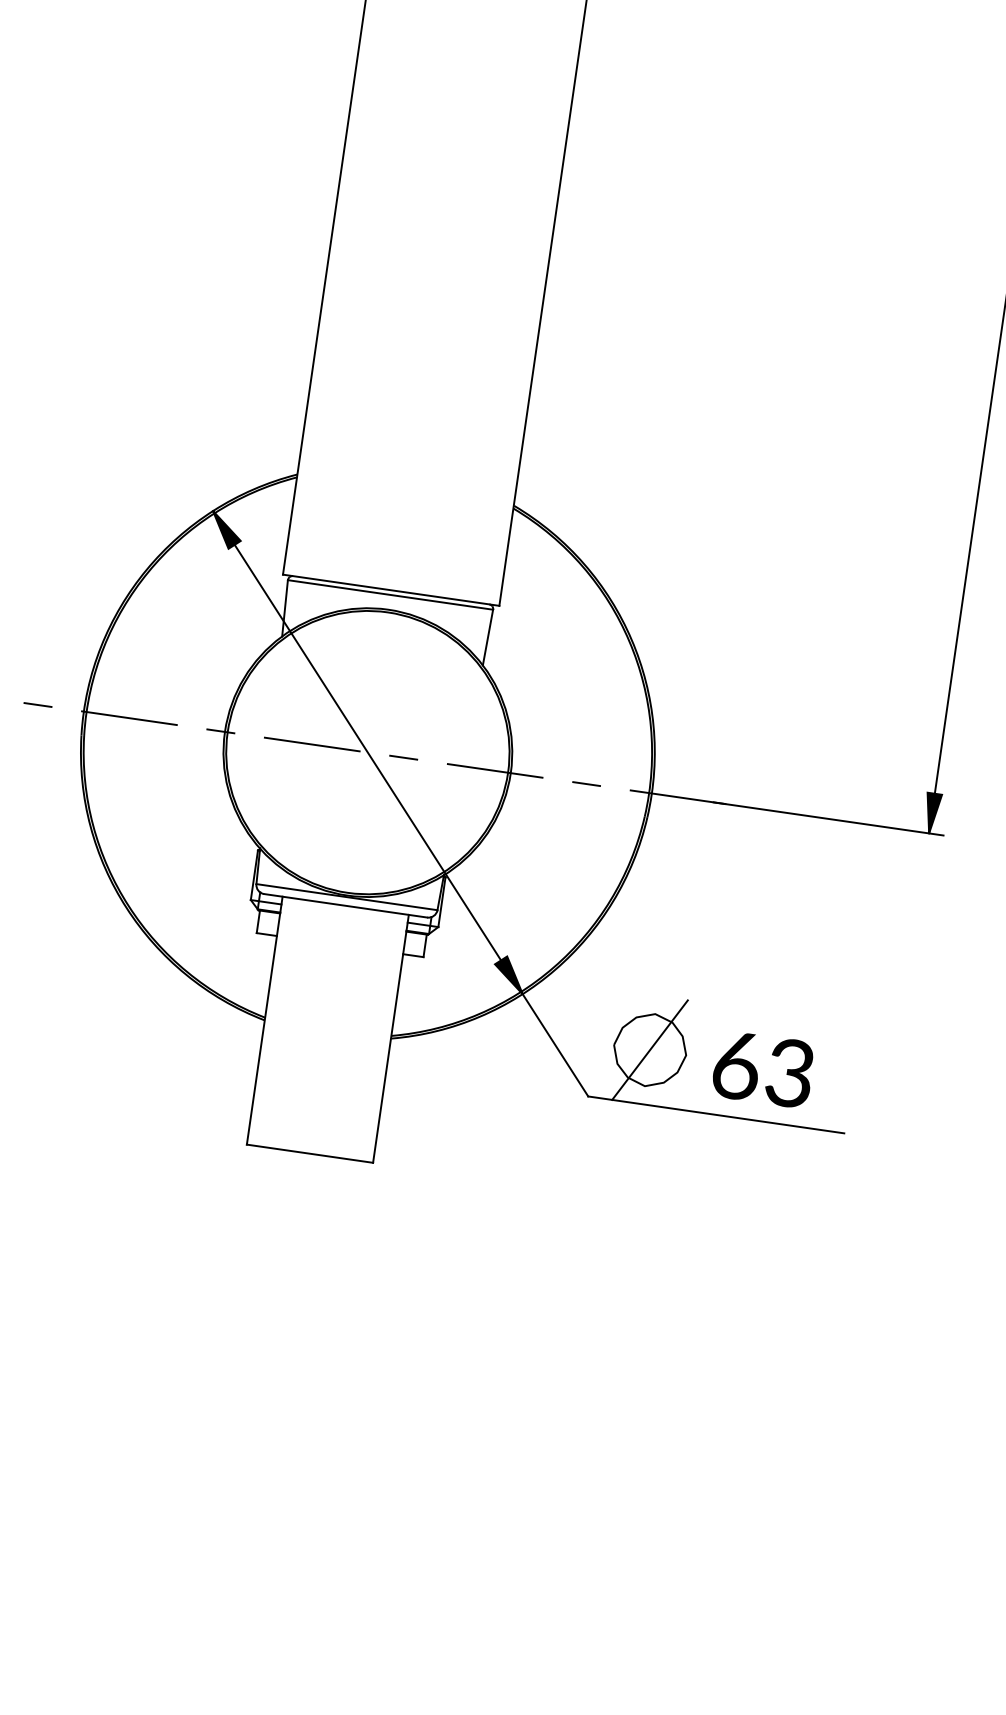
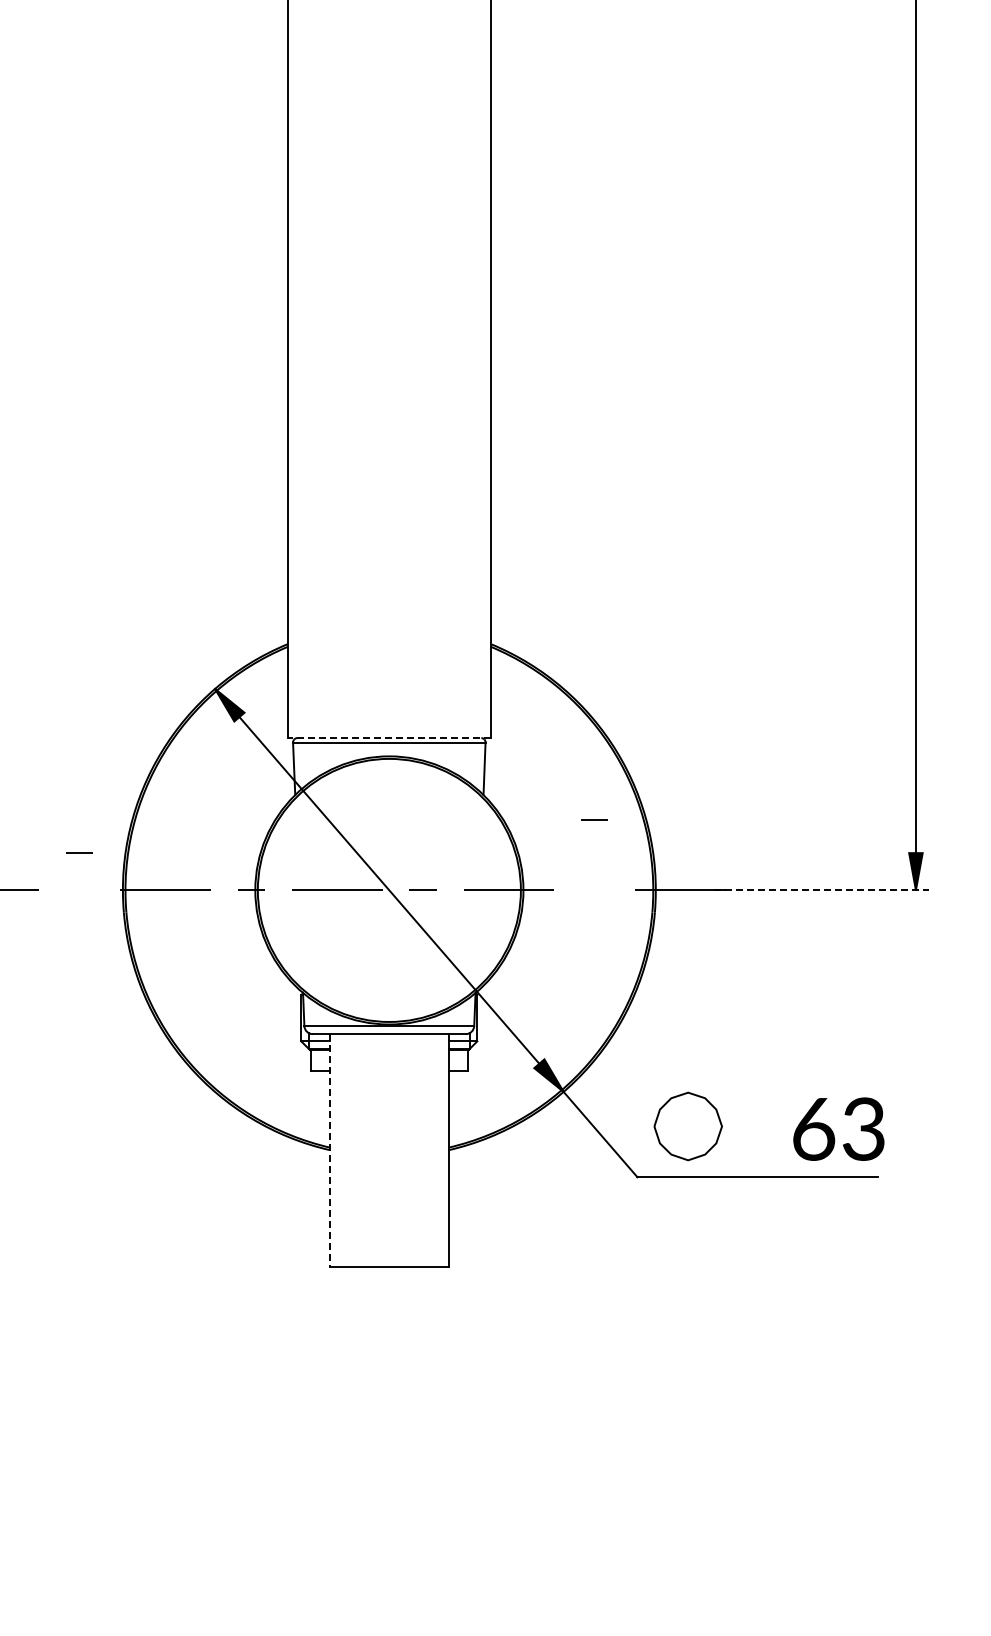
line: (390, 590) -> (388, 738), solid -> dashed
line: (37, 704) -> (79, 852), moved
line: (586, 783) -> (594, 819), moved
line: (828, 819) -> (821, 890), solid -> dashed
line: (265, 1020) -> (330, 1150), solid -> dashed
line: (649, 1050) -> (687, 1126), removed
text: (763, 1068) -> (838, 1128), moved

